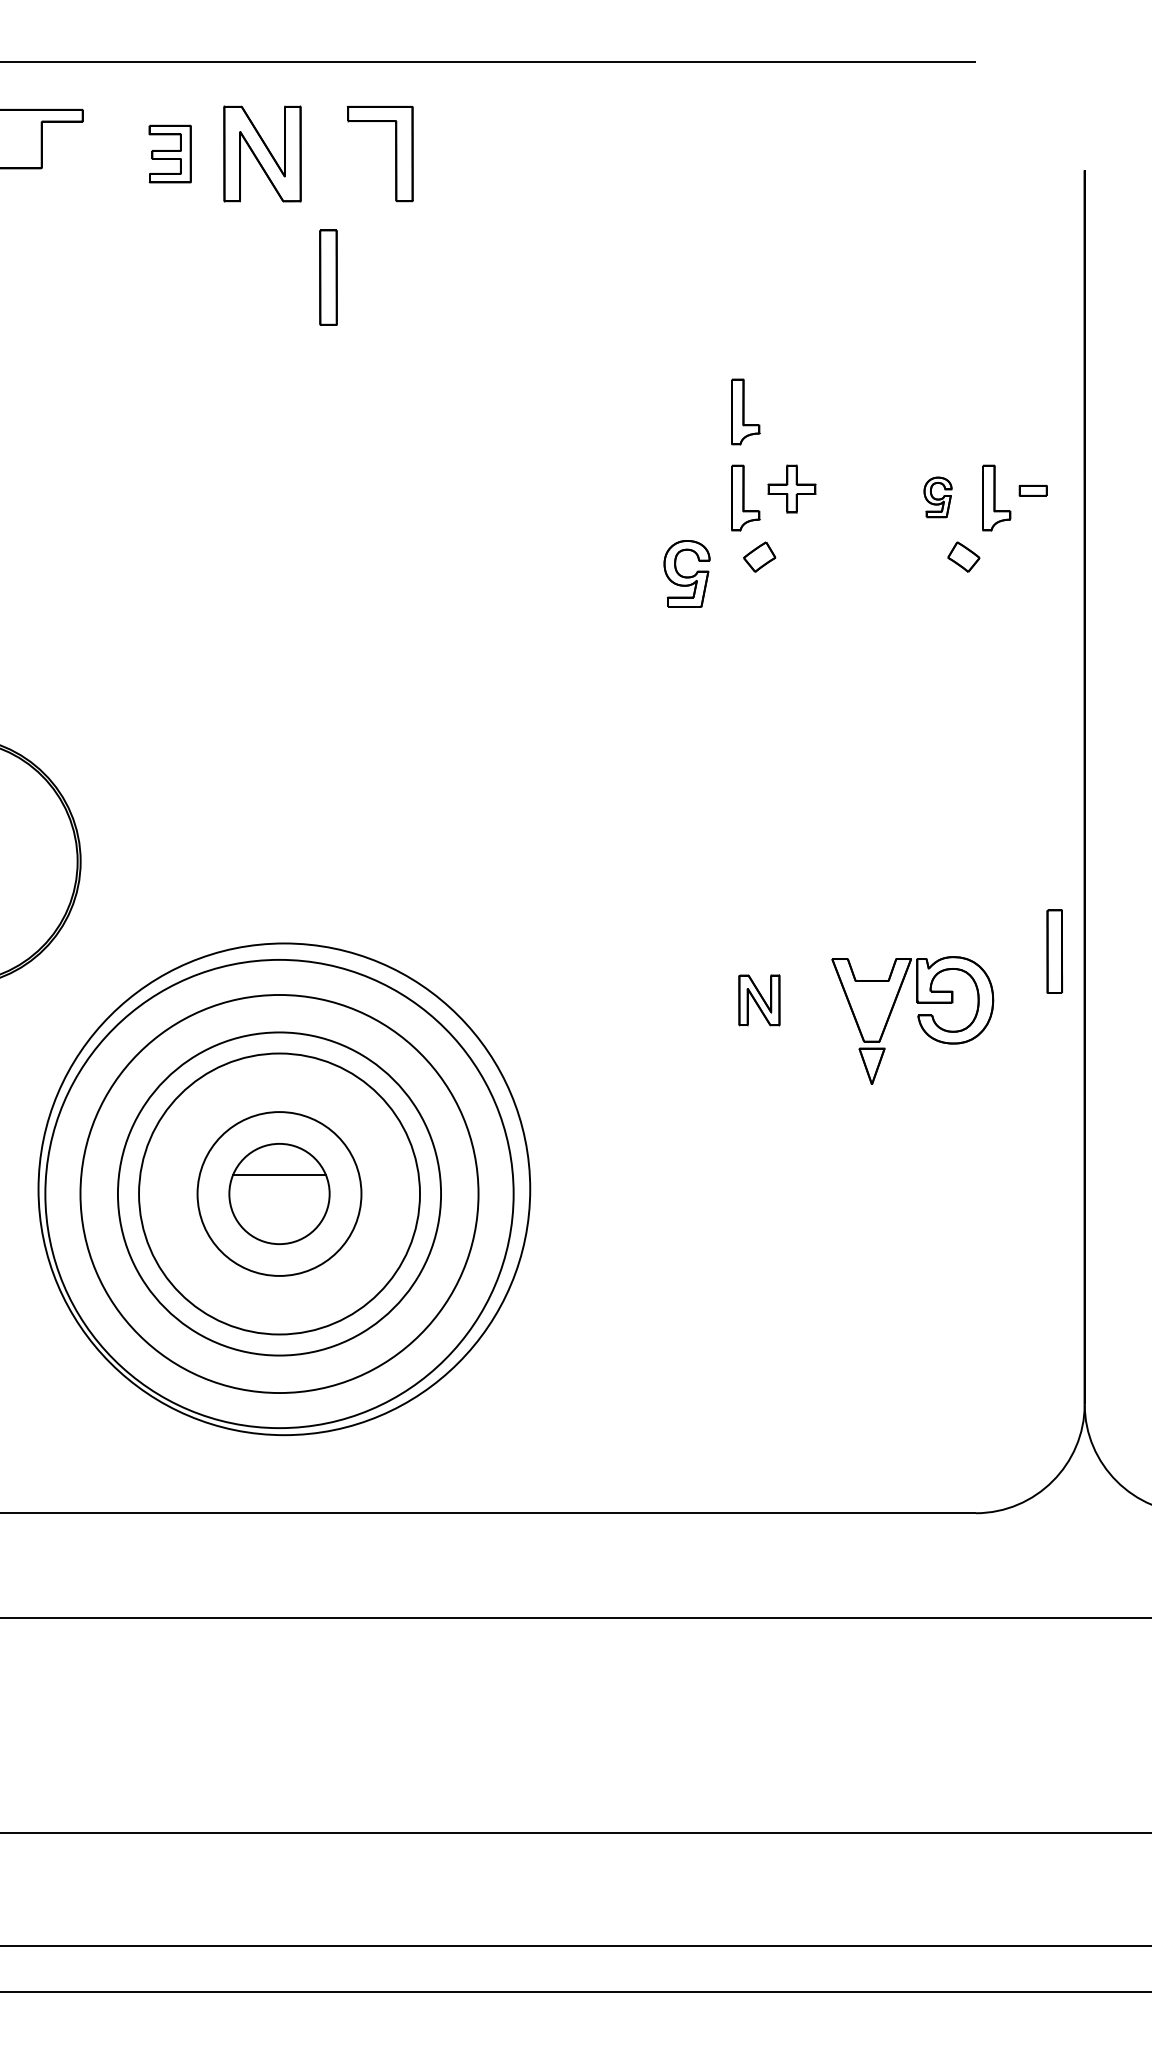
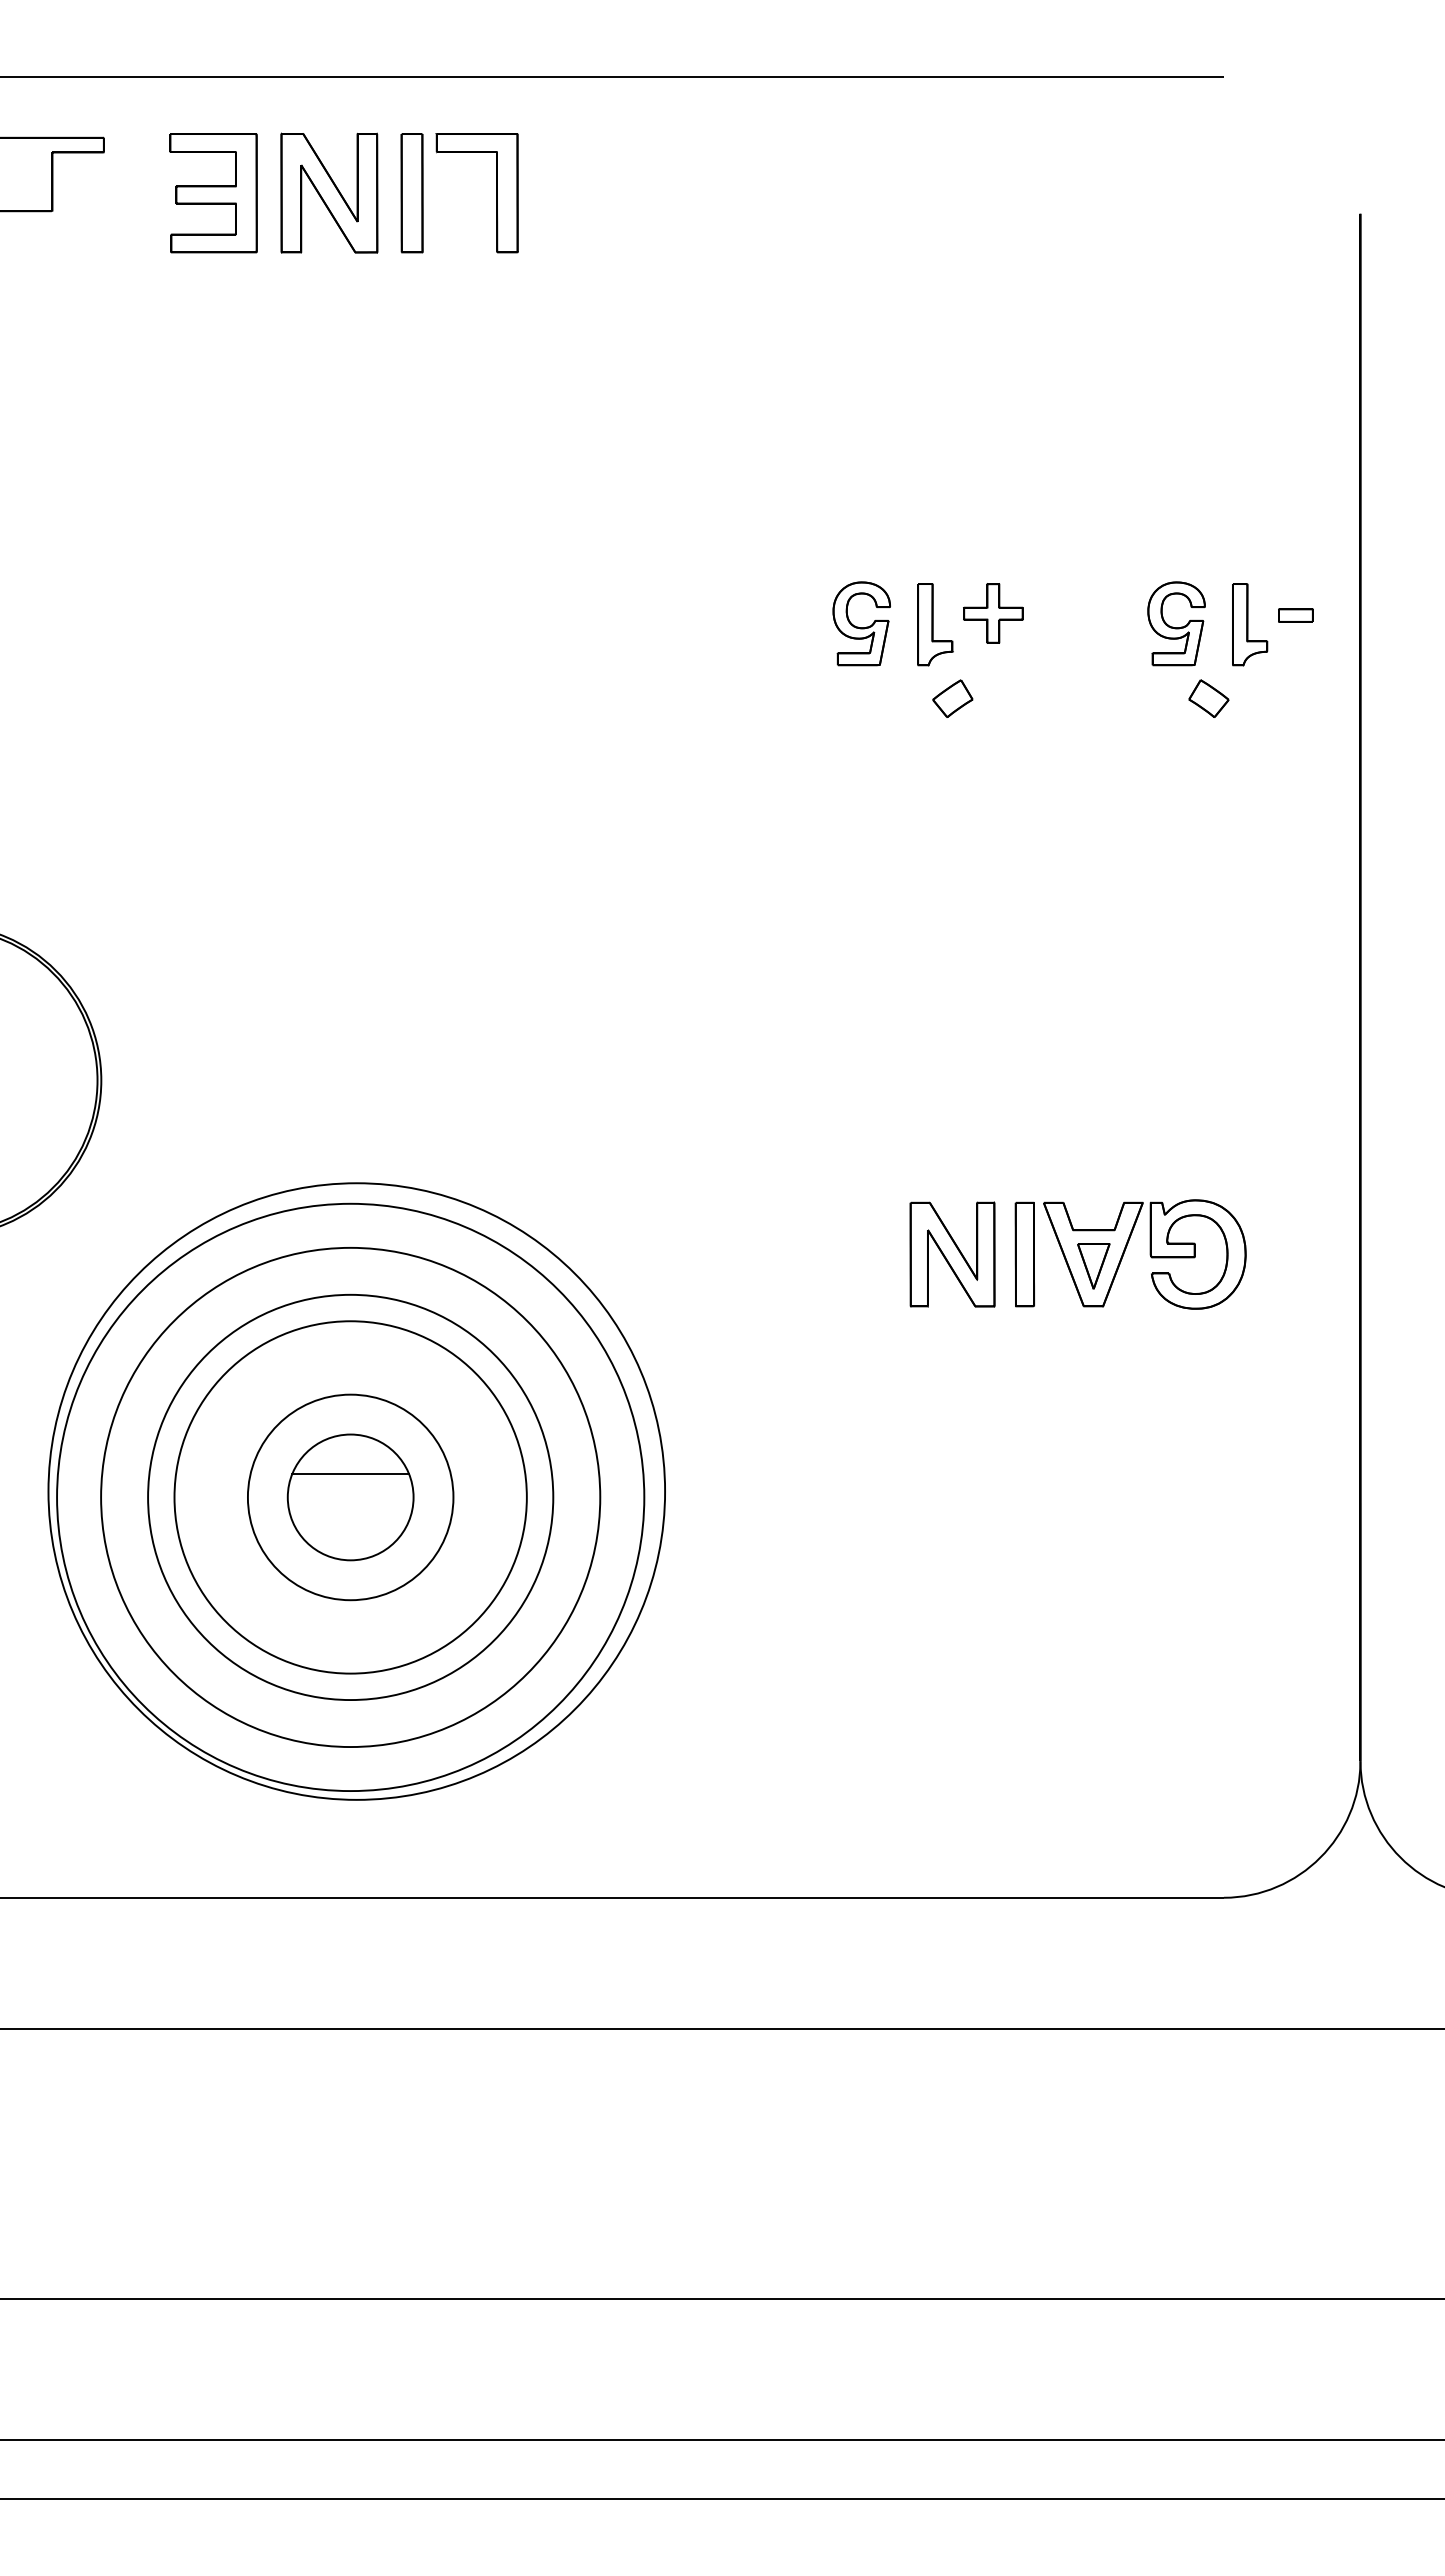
part: (170, 154) -> (213, 193), size x1.67
part: (328, 277) -> (411, 193), moved
part: (745, 411) -> (935, 516), removed
part: (938, 497) -> (1176, 623), size x1.67
part: (686, 573) -> (861, 623), moved
part: (1054, 951) -> (1024, 1254), moved
part: (759, 1000) -> (952, 1254), size x1.67
part: (871, 1066) -> (1093, 1266), moved

